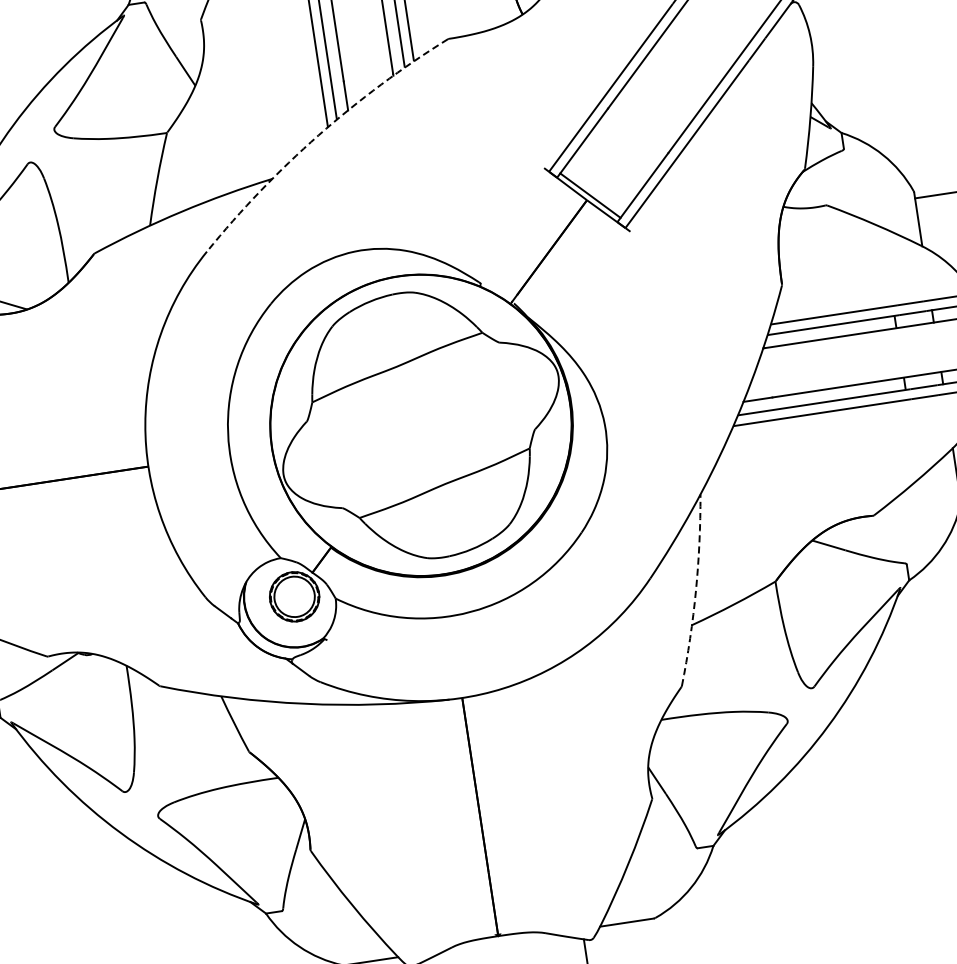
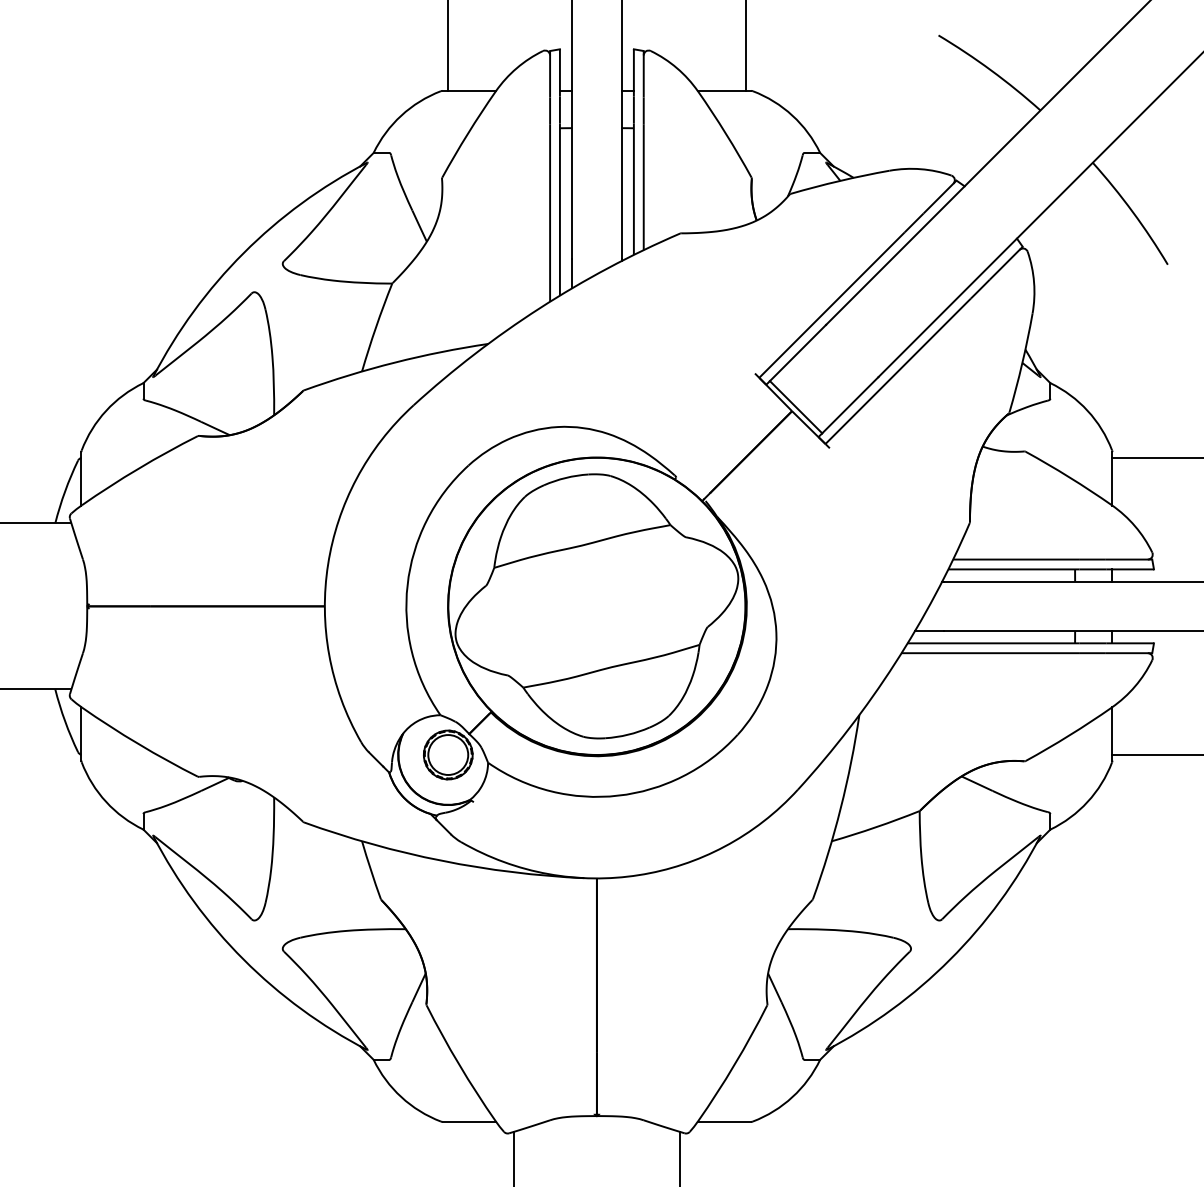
arc: (318, 135) -> (539, 308), dashed -> solid
arc: (695, 591) -> (840, 808), dashed -> solid

